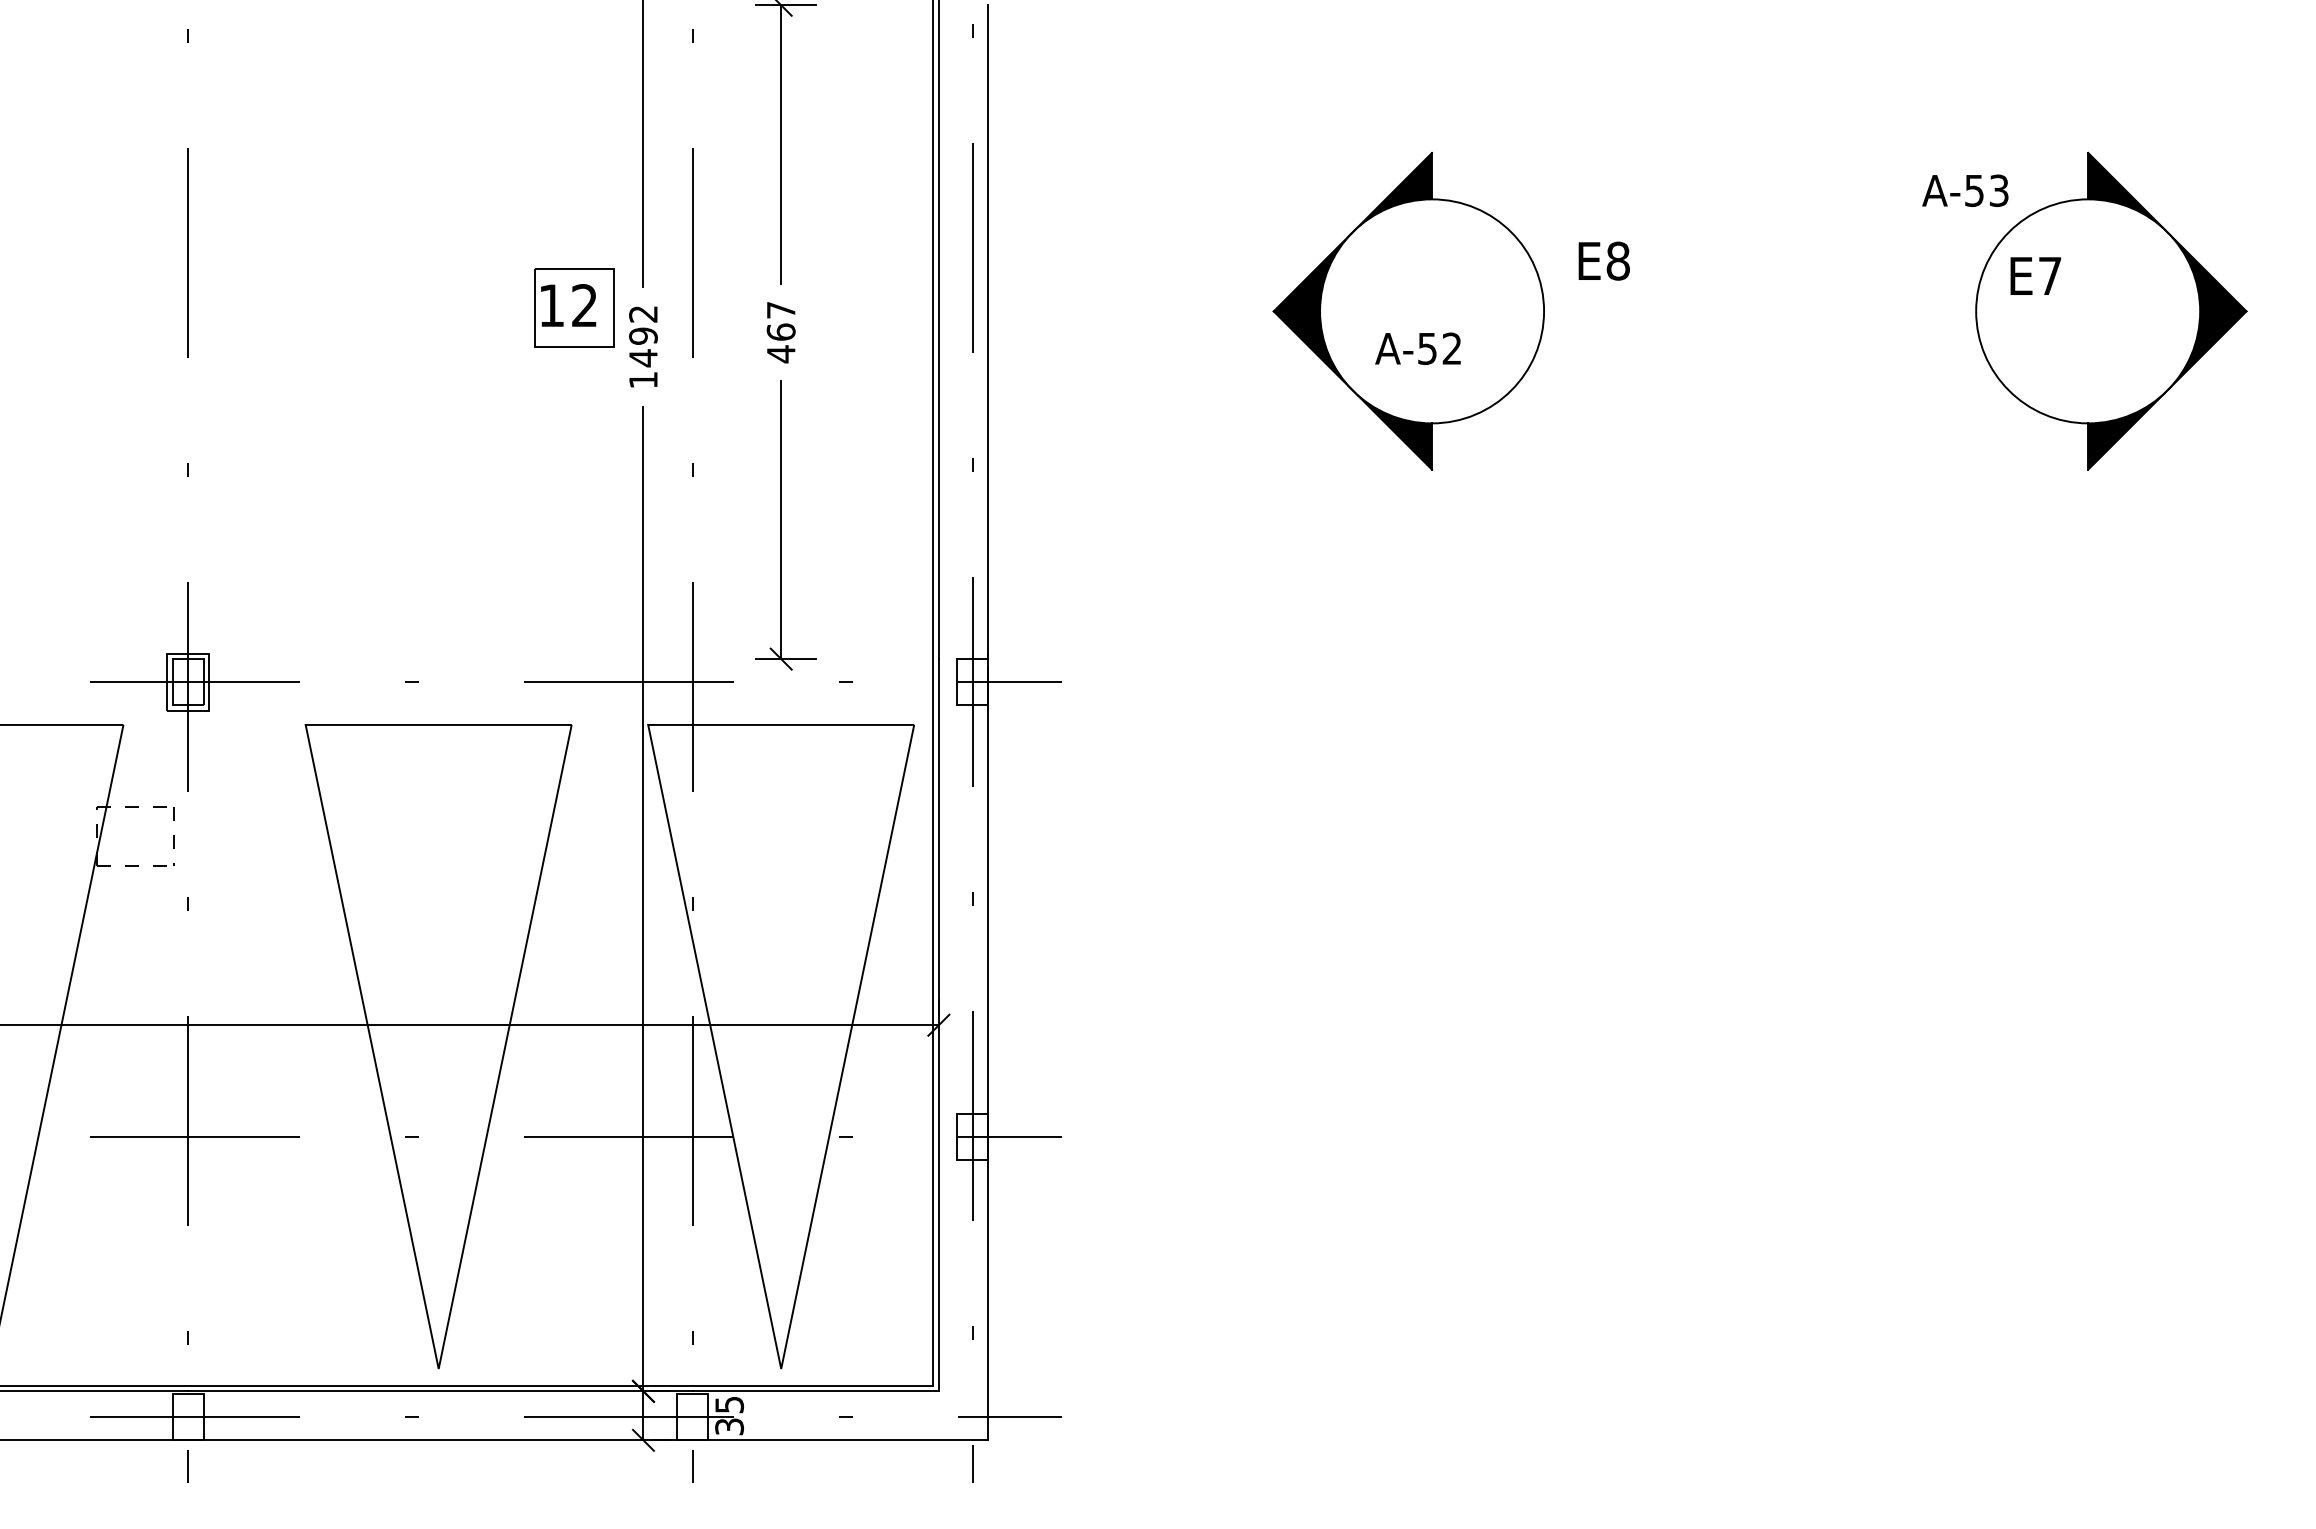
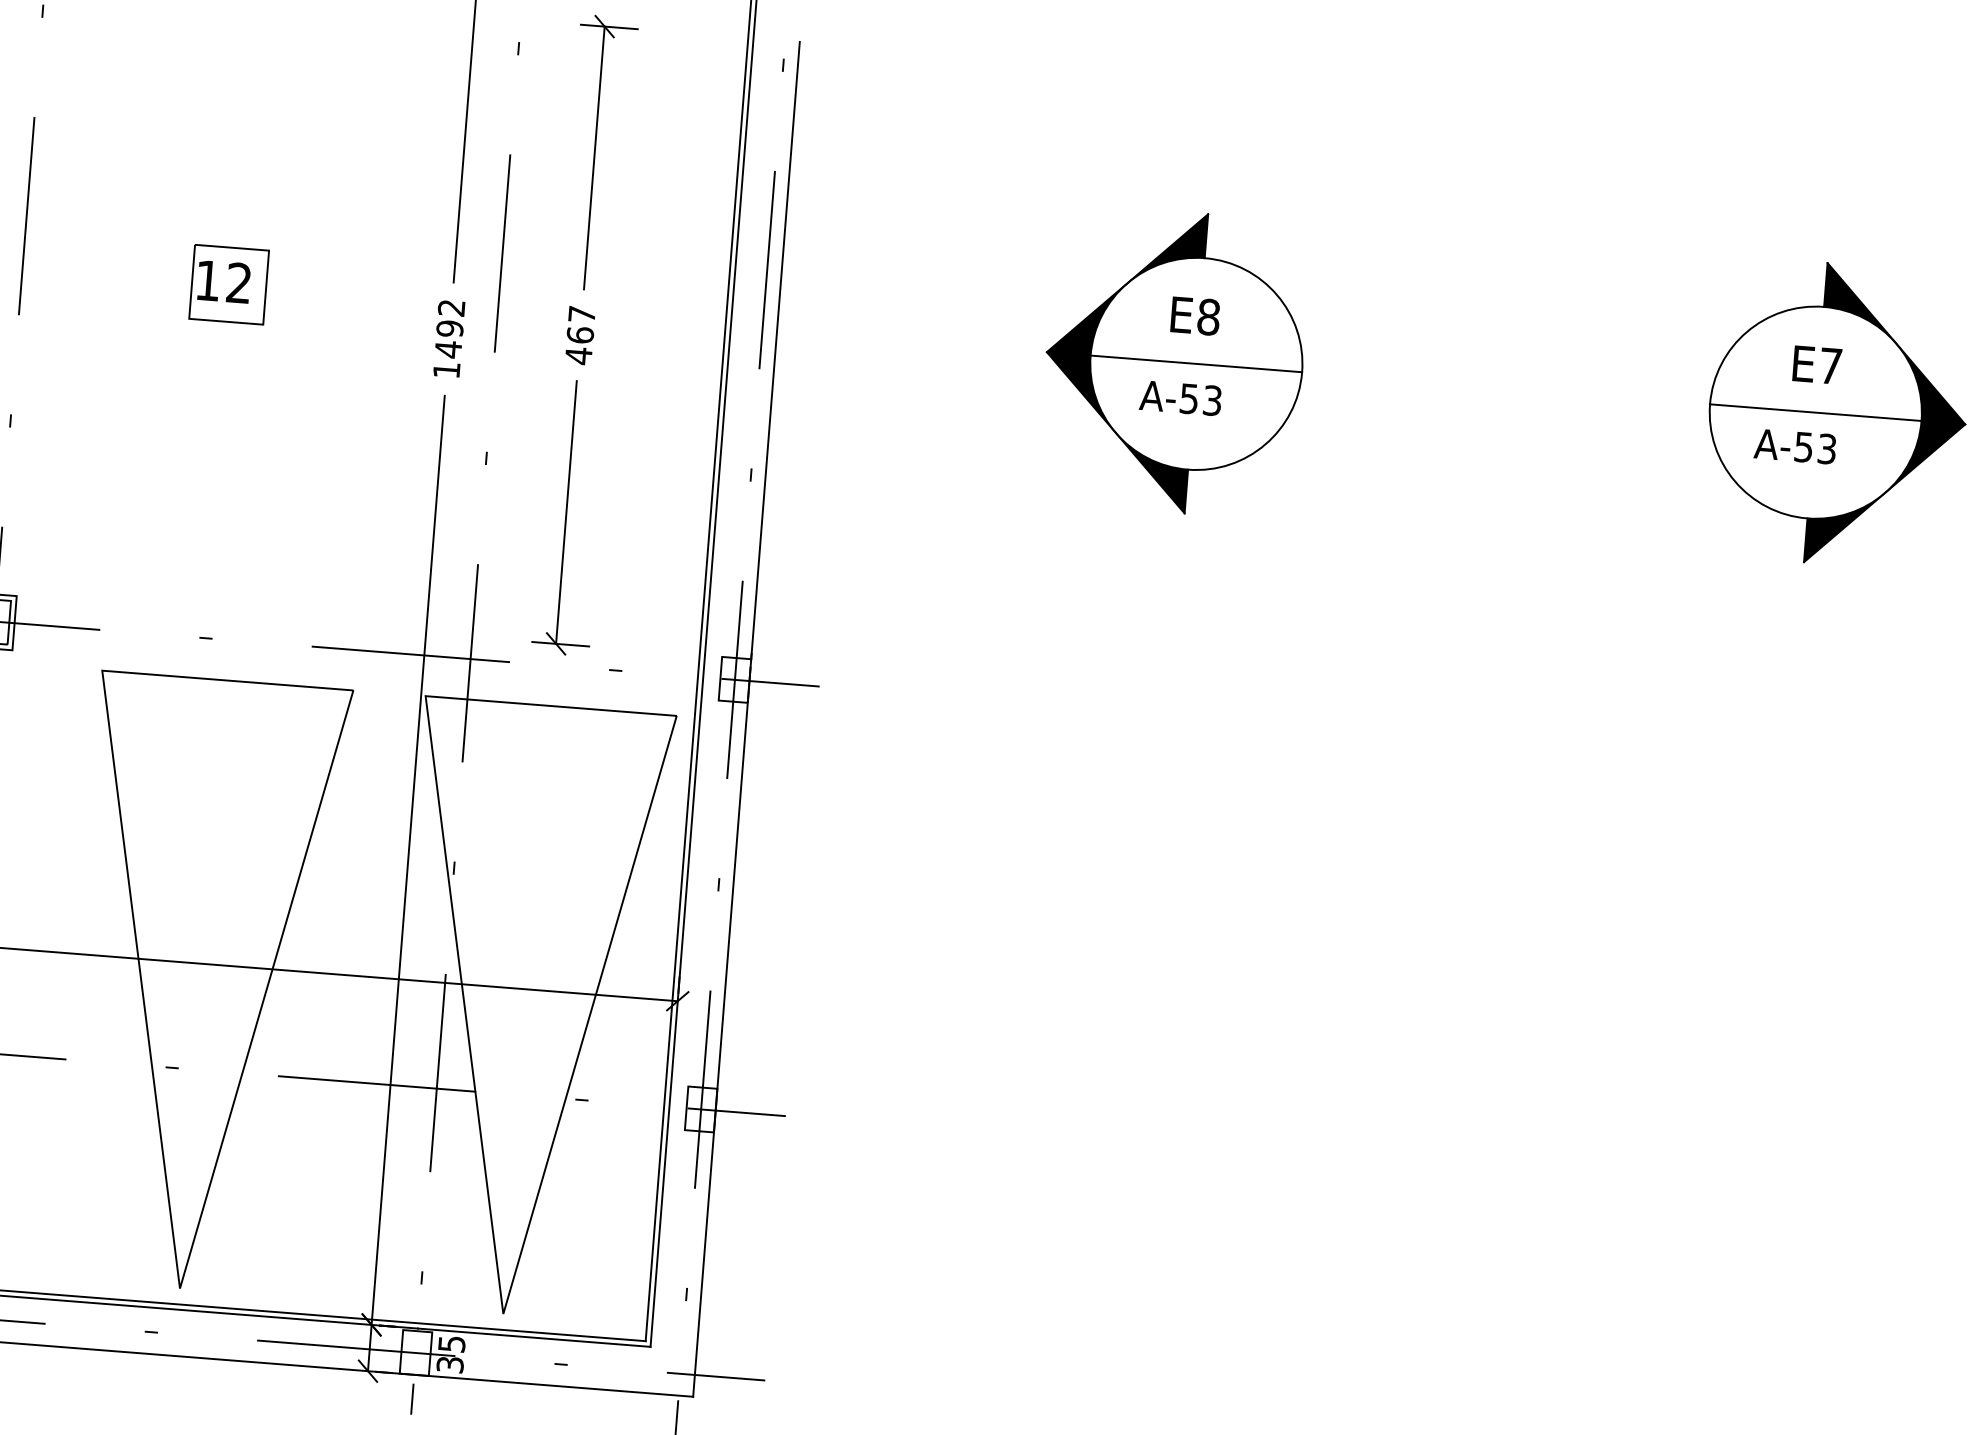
text: (1965, 190) -> (1795, 446), moved
text: (1603, 260) -> (1194, 315), moved
text: (2035, 275) -> (1817, 364), moved
part: (574, 307) -> (229, 284), moved
line: (1432, 311) -> (1196, 364), added
line: (2088, 311) -> (1816, 412), added
text: (1451, 348) -> (1211, 400), A-52 -> A-53

